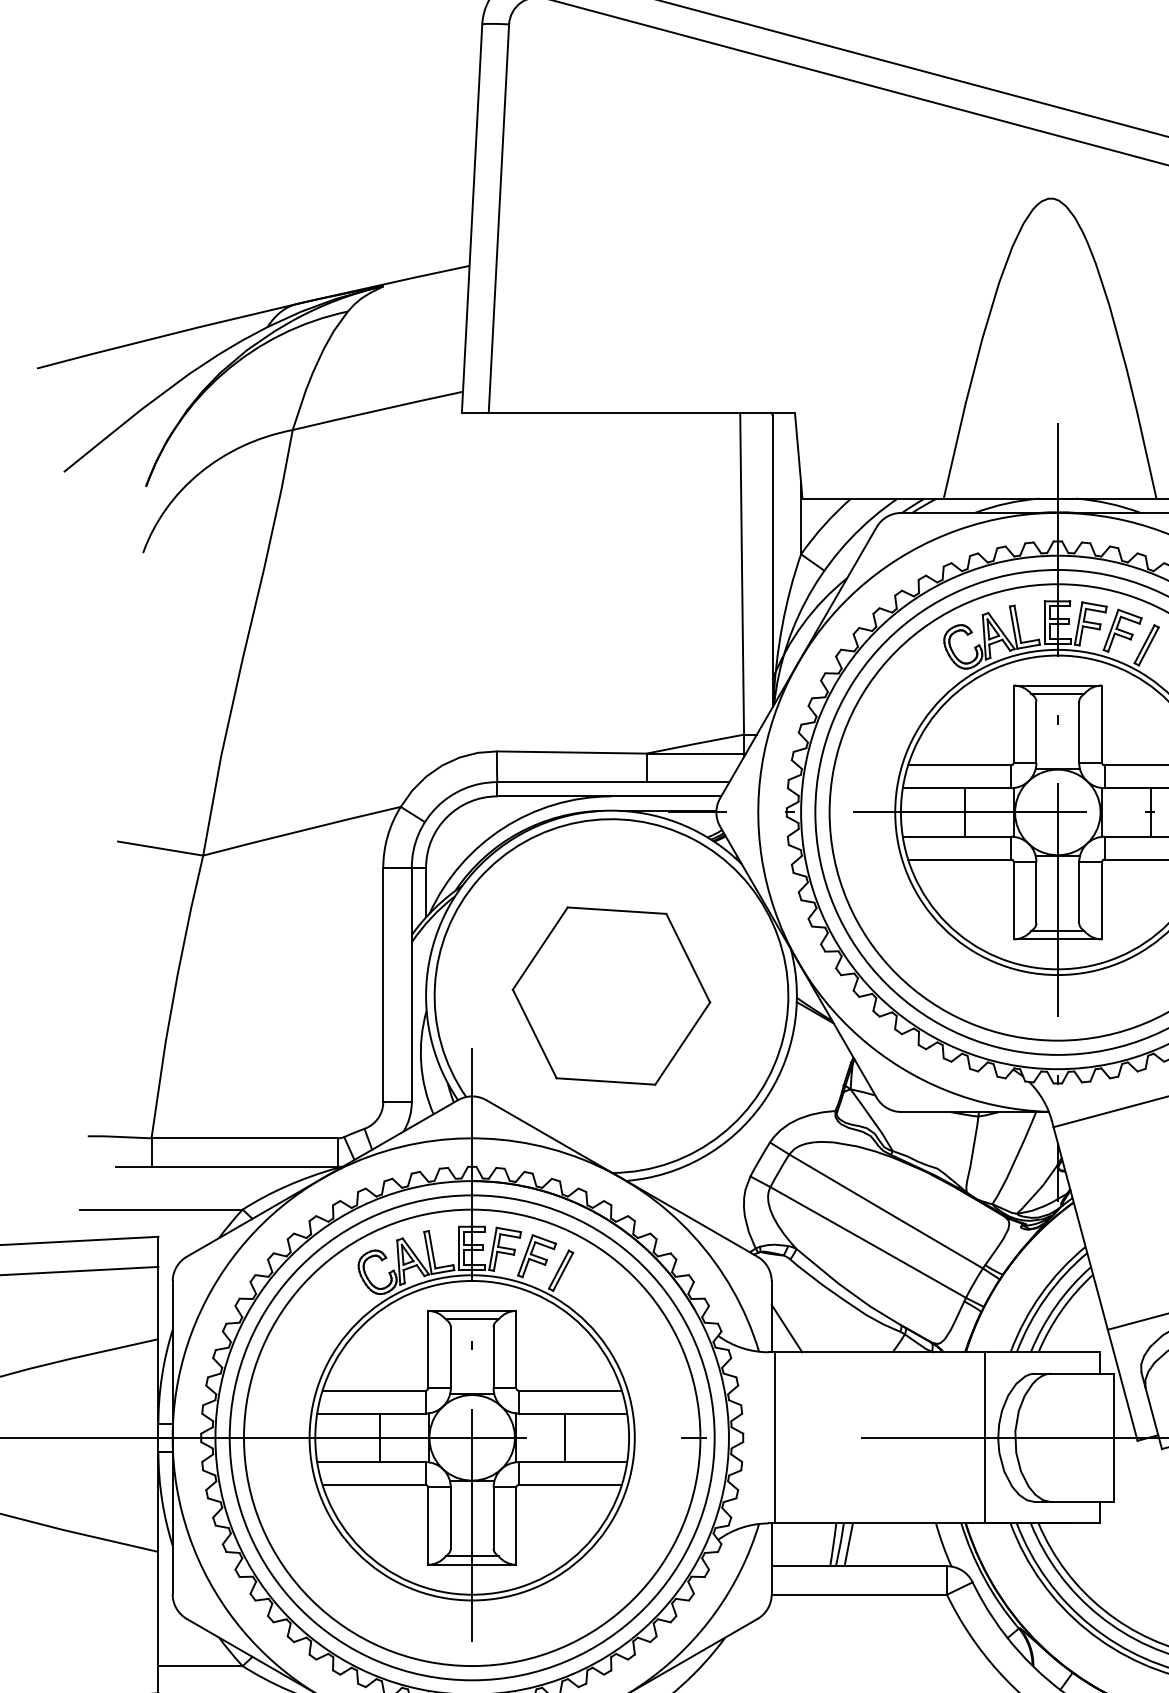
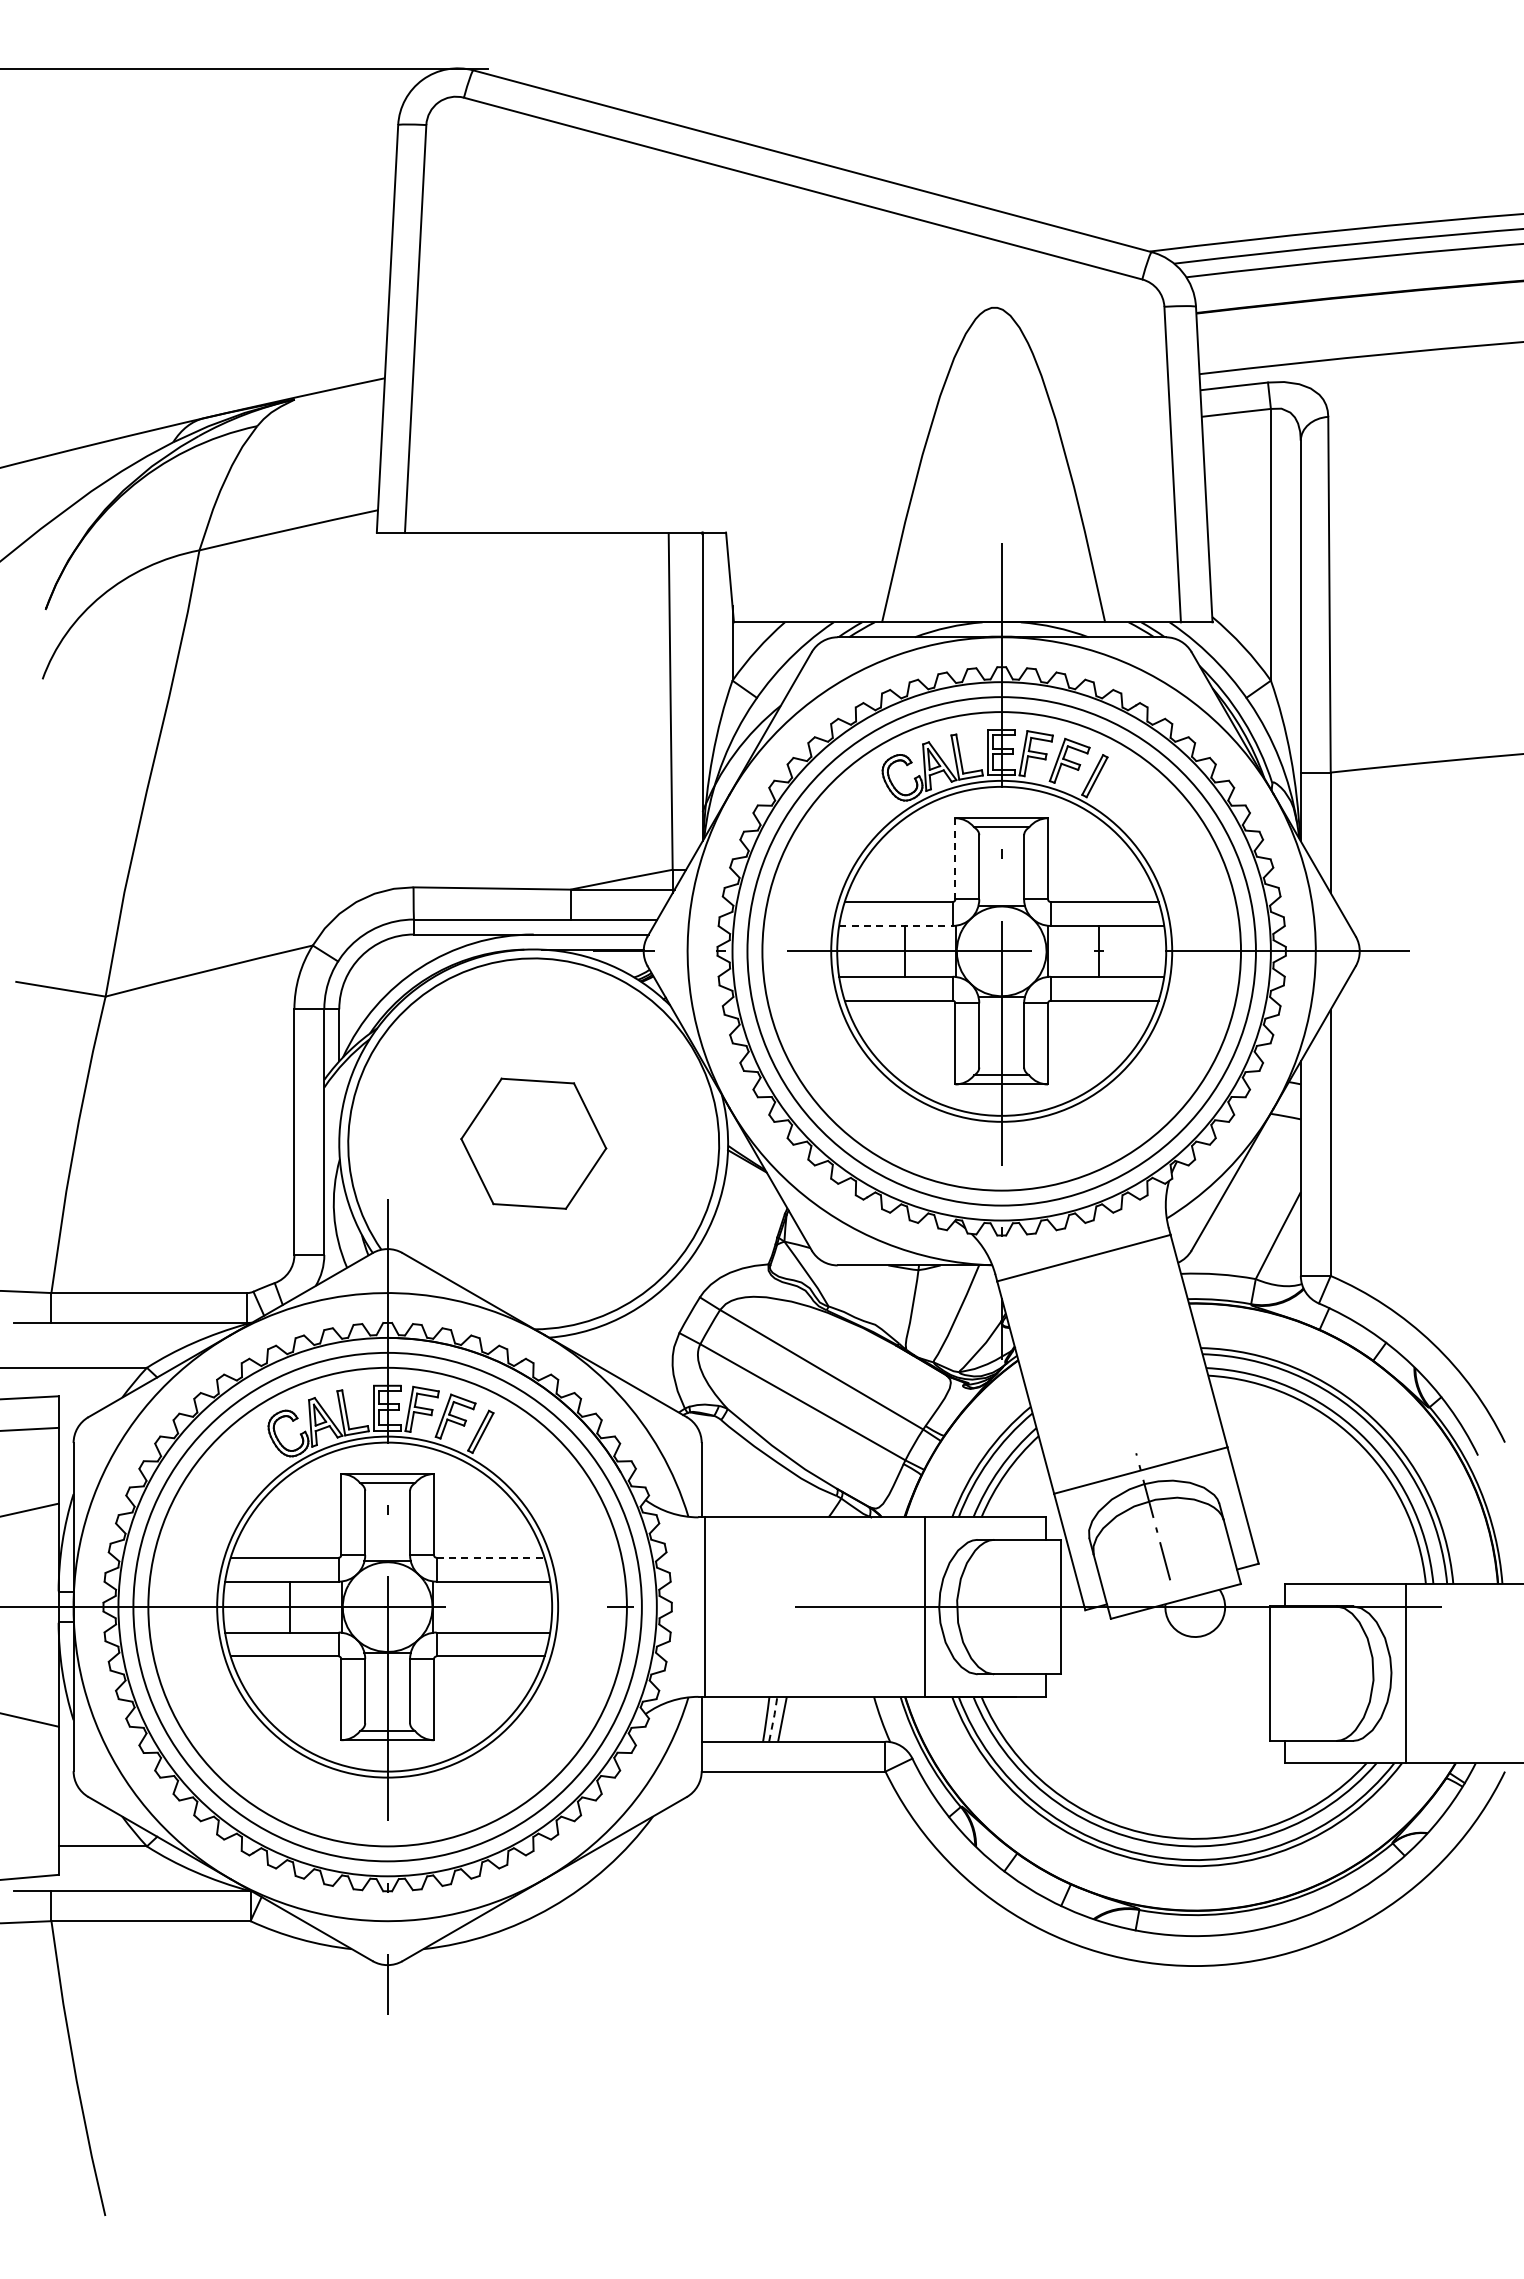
line: (1013, 723) -> (955, 858), solid -> dashed
line: (956, 787) -> (895, 925), solid -> dashed
part: (611, 995) -> (533, 1143), size x0.7
line: (786, 1328) -> (717, 1492), removed
line: (570, 1390) -> (490, 1557), solid -> dashed
line: (564, 1437) -> (484, 1606), removed
line: (840, 1544) -> (773, 1718), solid -> dashed

